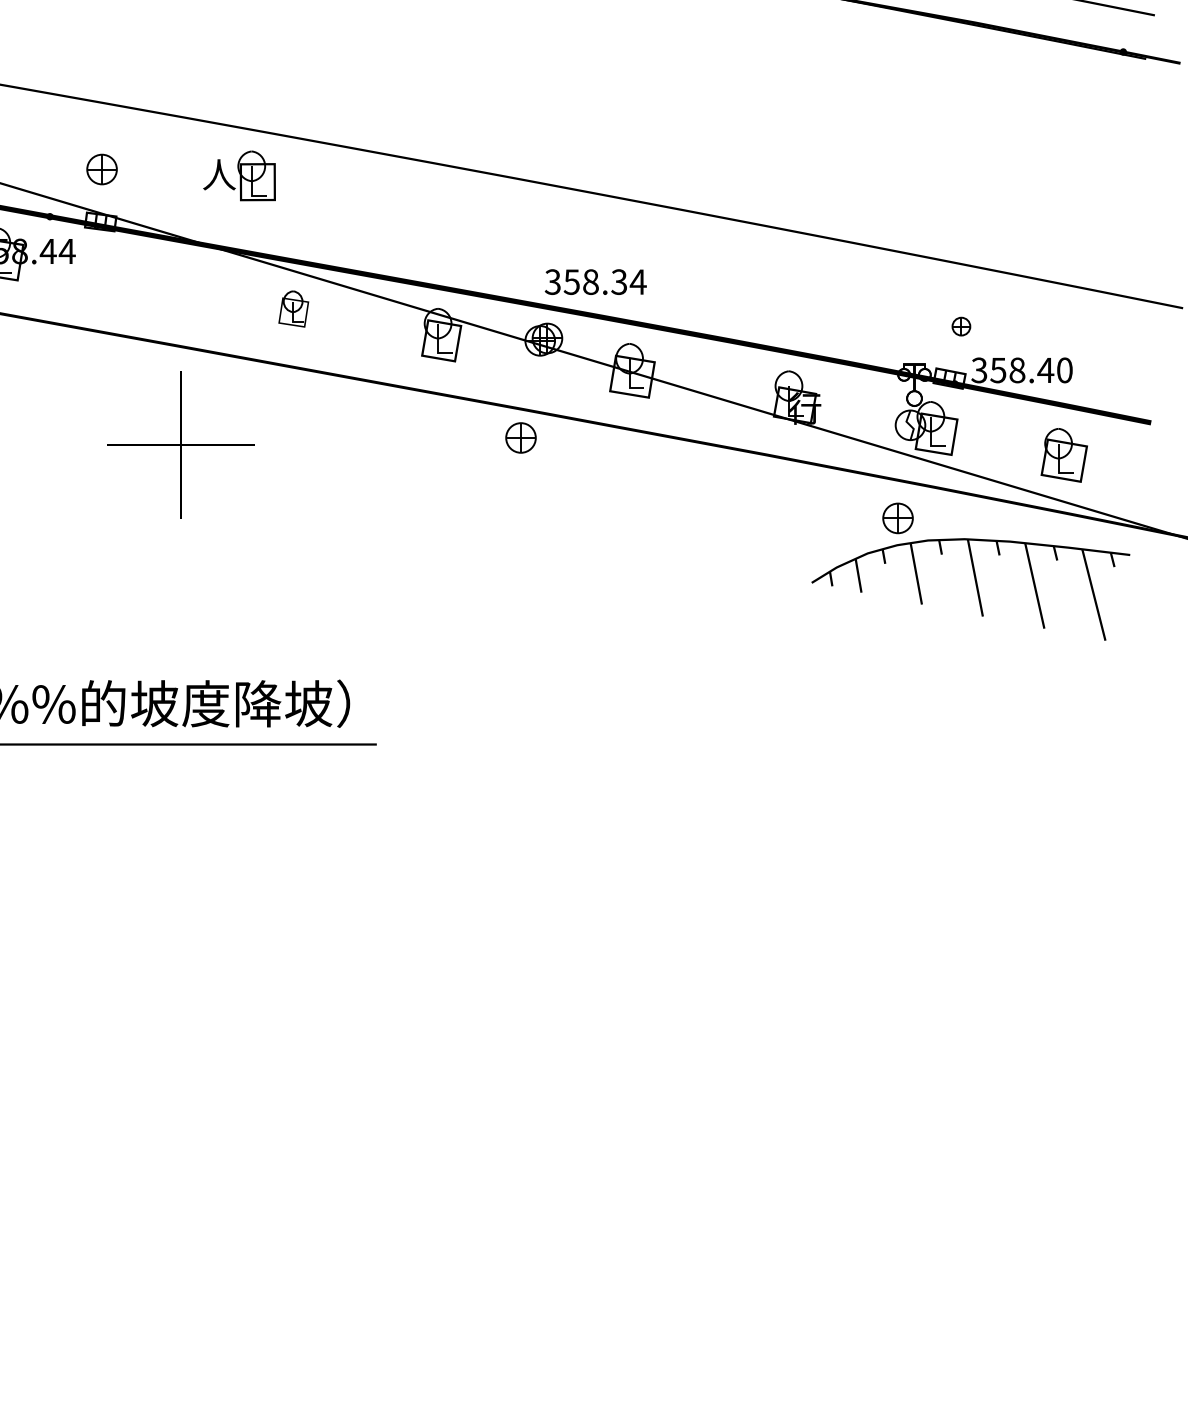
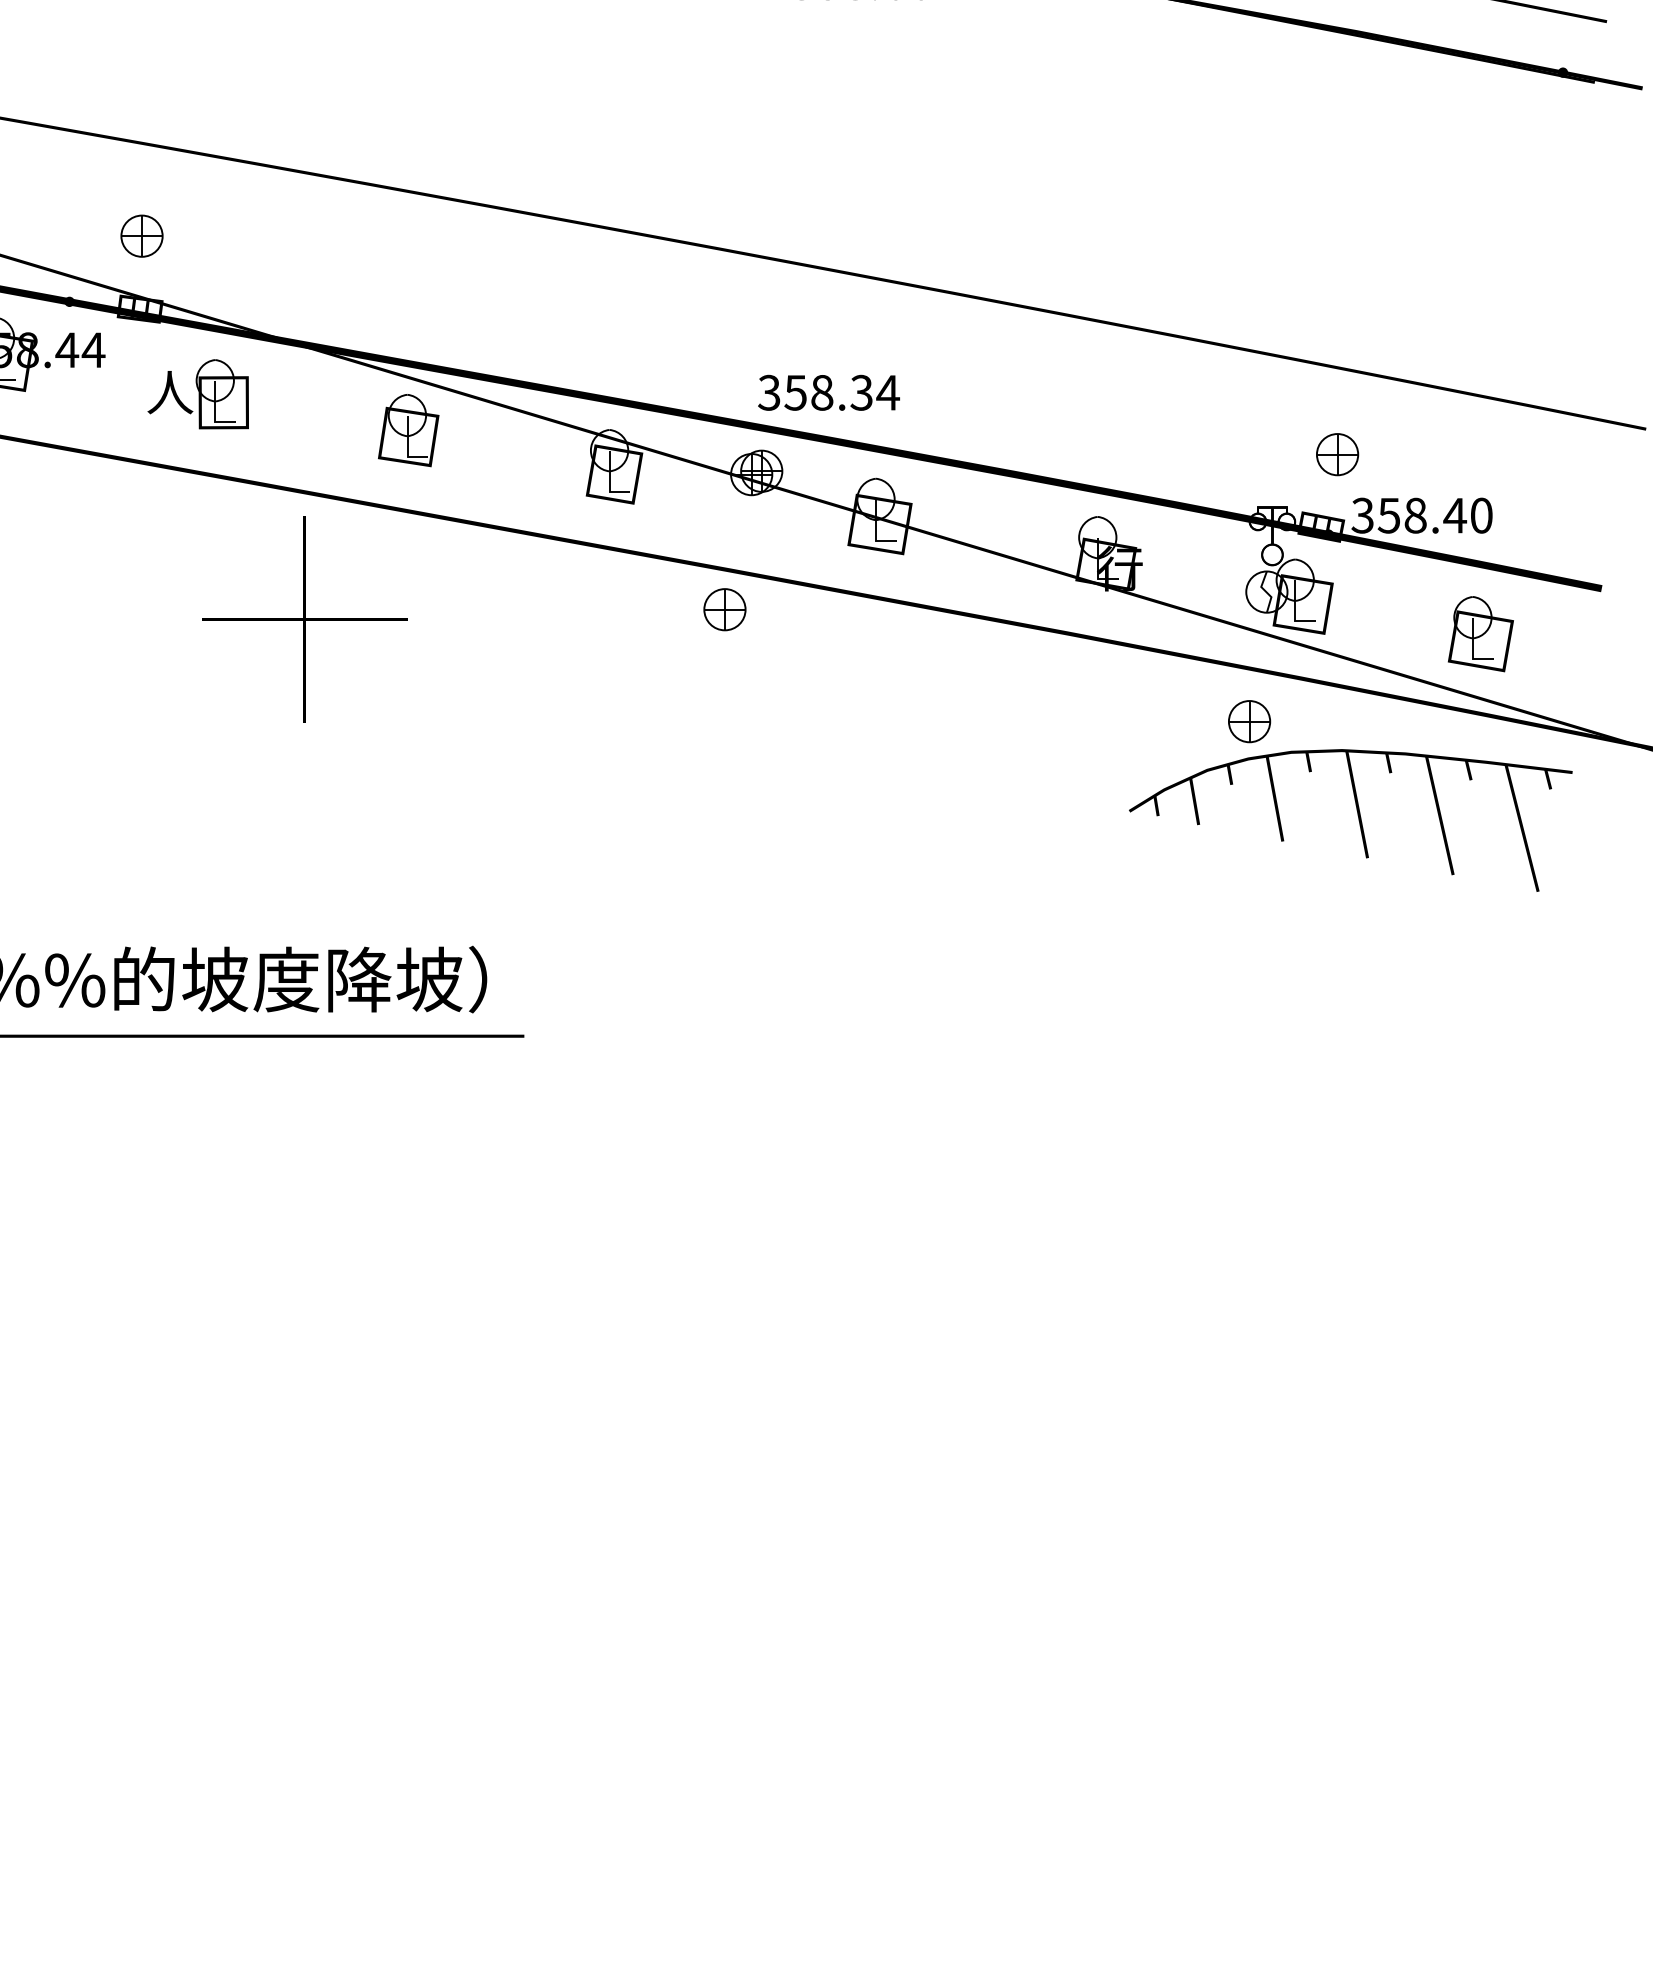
part: (238, 176) -> (197, 394), moved
part: (293, 309) -> (408, 430), size x1.43
part: (961, 326) -> (1337, 454), size x1.67
part: (180, 445) -> (304, 619), moved

